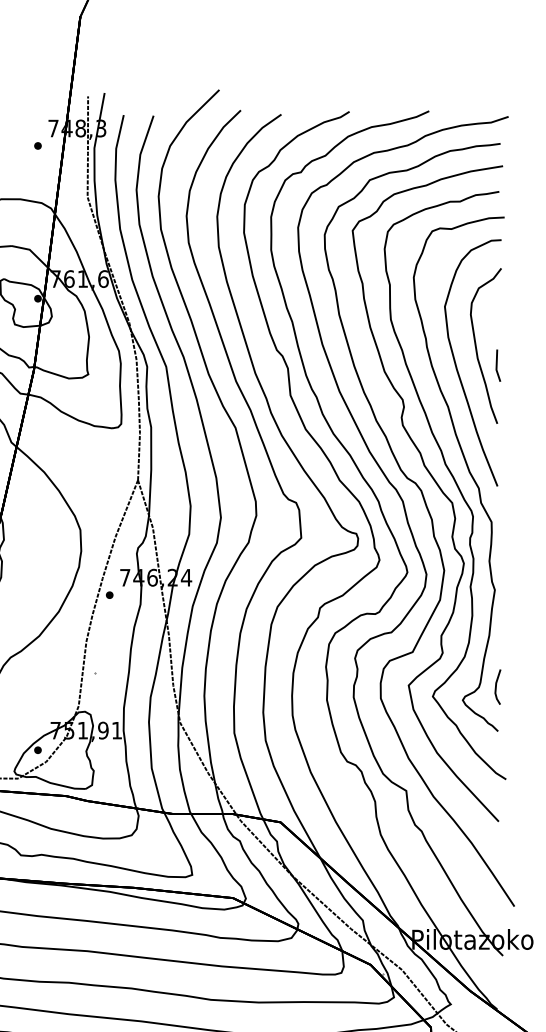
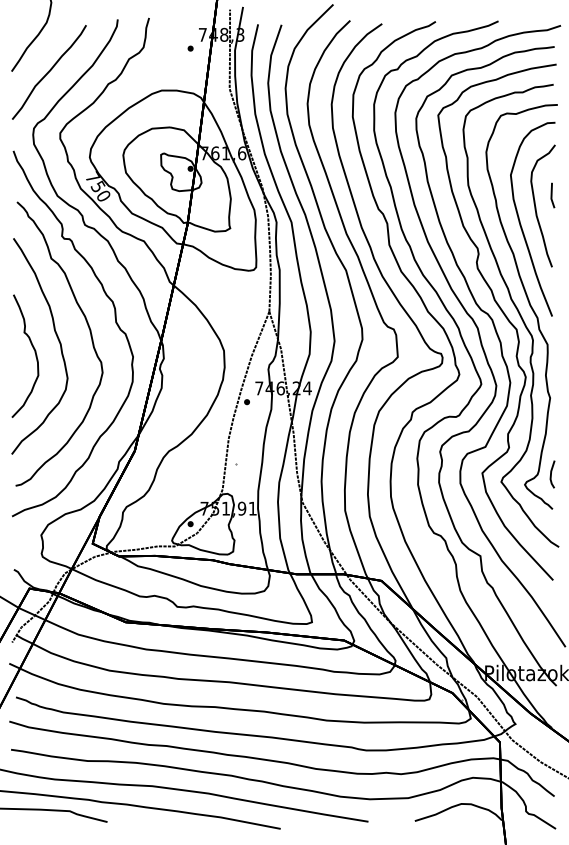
line: (497, 365) -> (552, 195), moved

